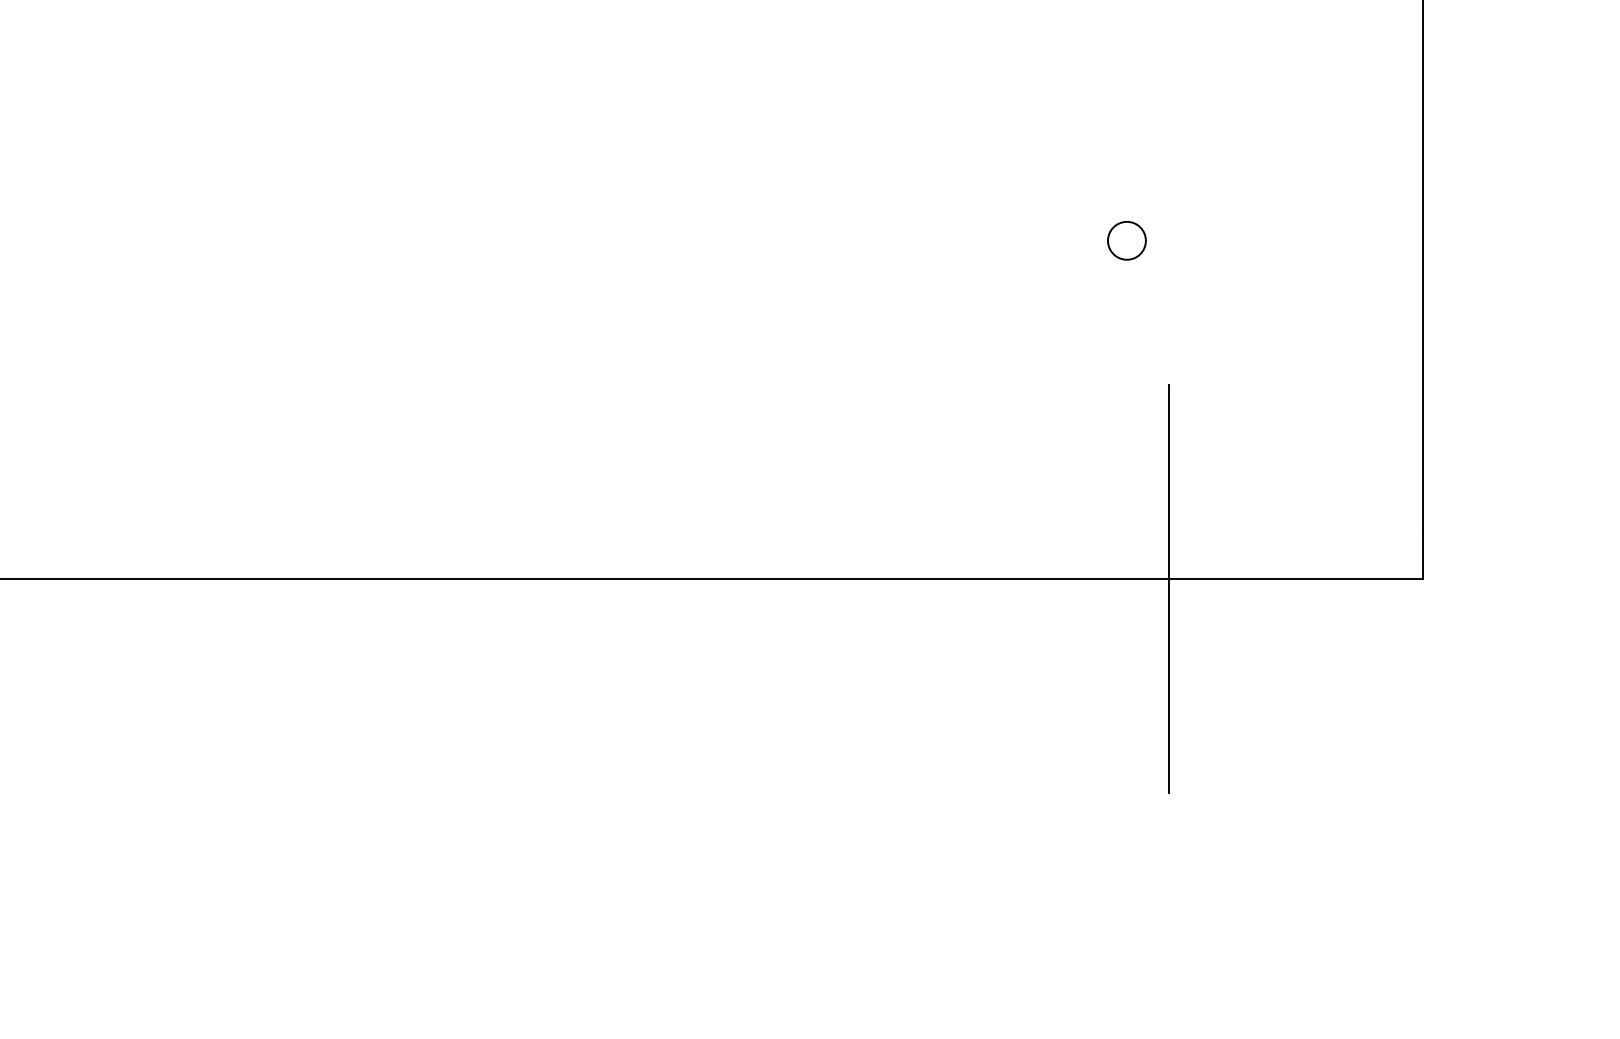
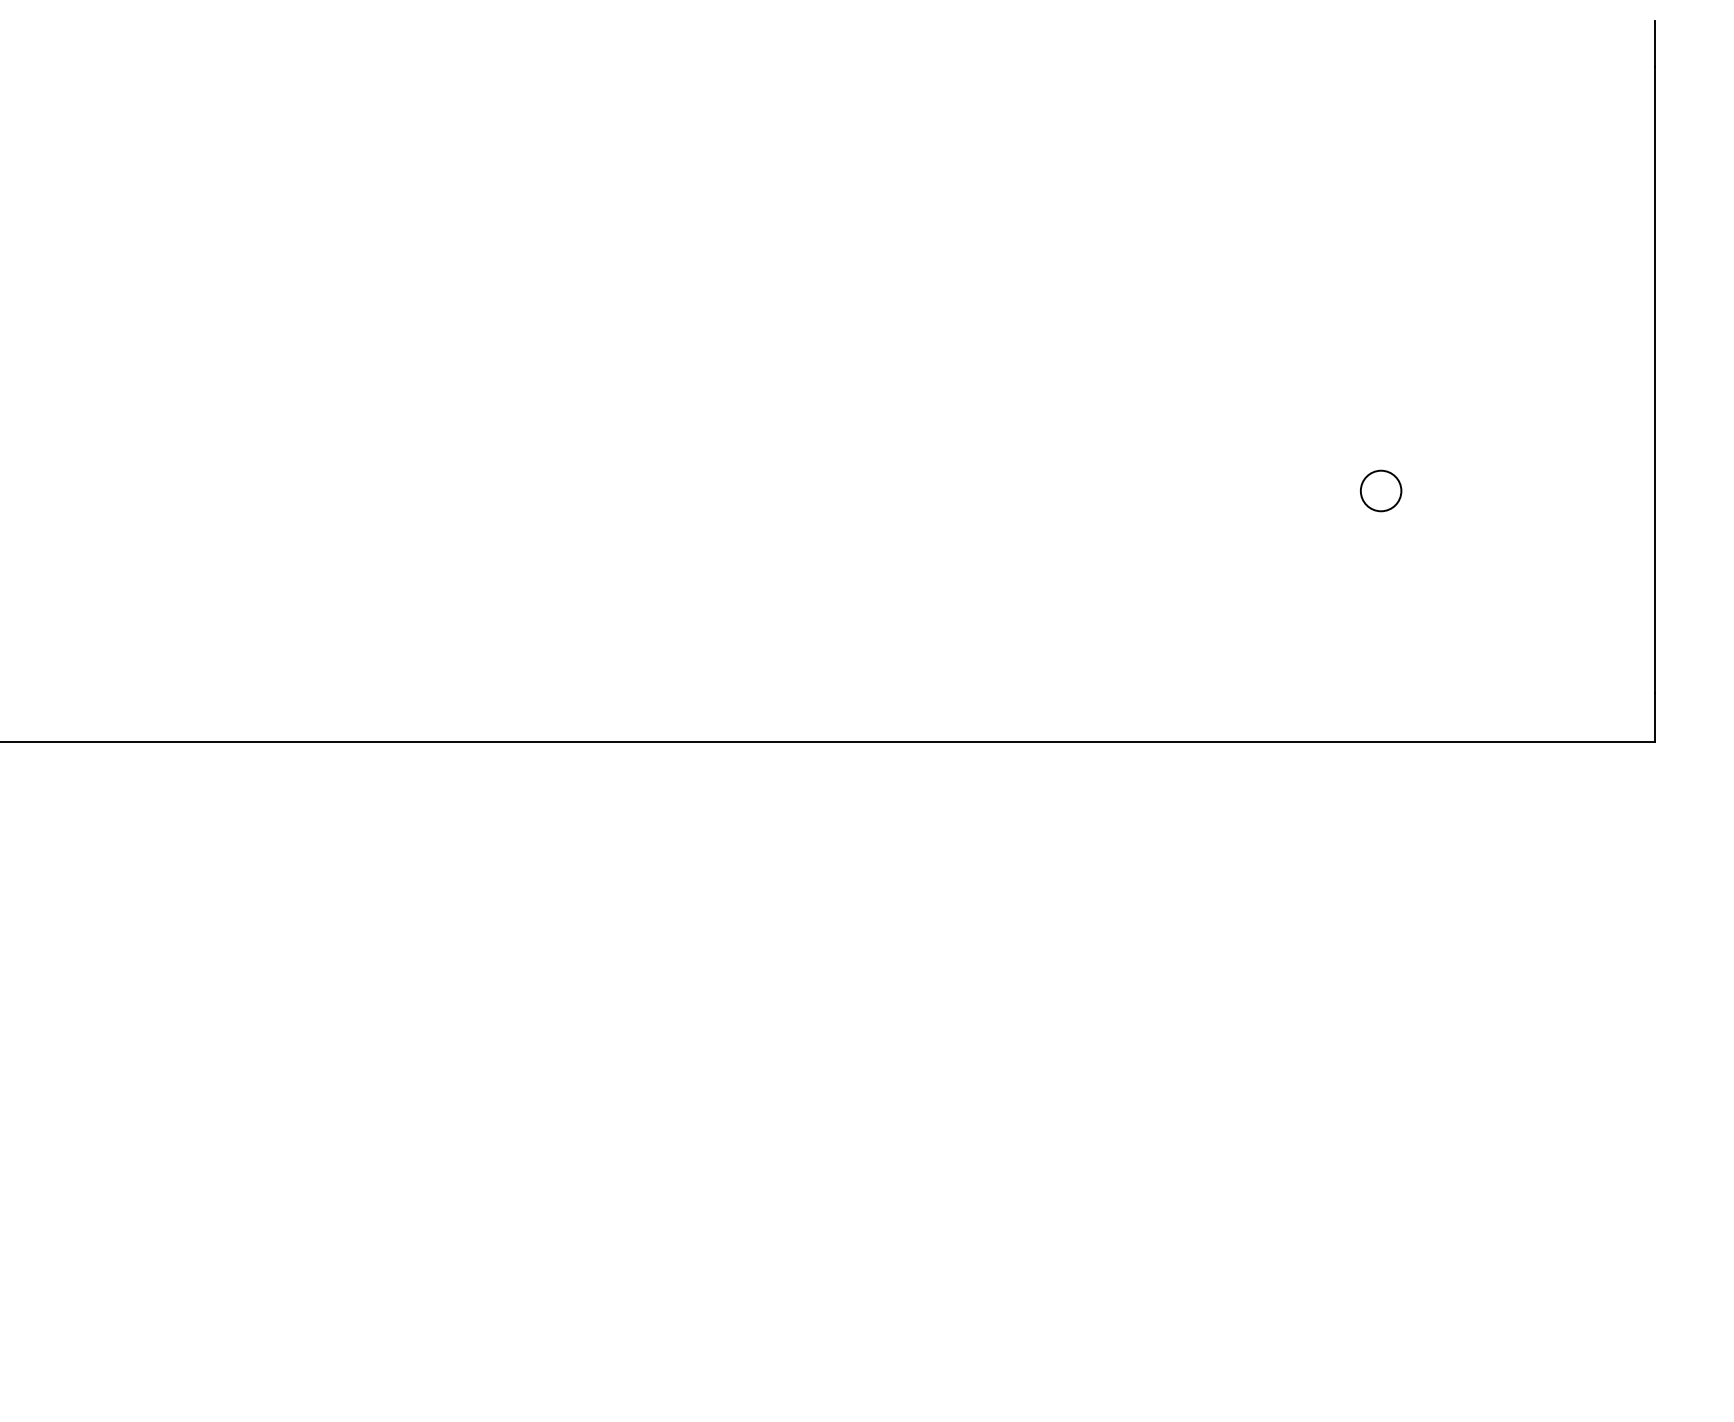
circle: (1127, 240) -> (1381, 490), moved
line: (1169, 589) -> (1383, 752), removed

